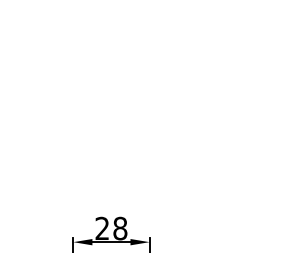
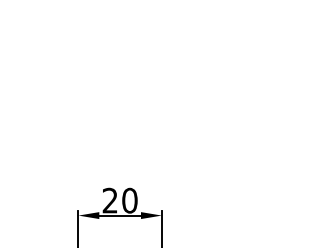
text: (120, 228) -> (130, 200), 28 -> 20

